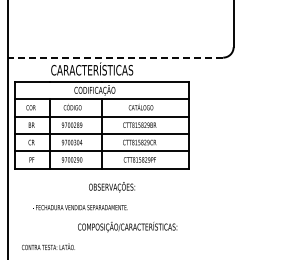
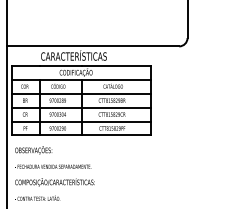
line: (115, 57) -> (92, 46), dashed -> solid
text: (112, 187) -> (34, 150), moved
text: (80, 207) -> (53, 166), moved
text: (127, 226) -> (54, 181), moved

